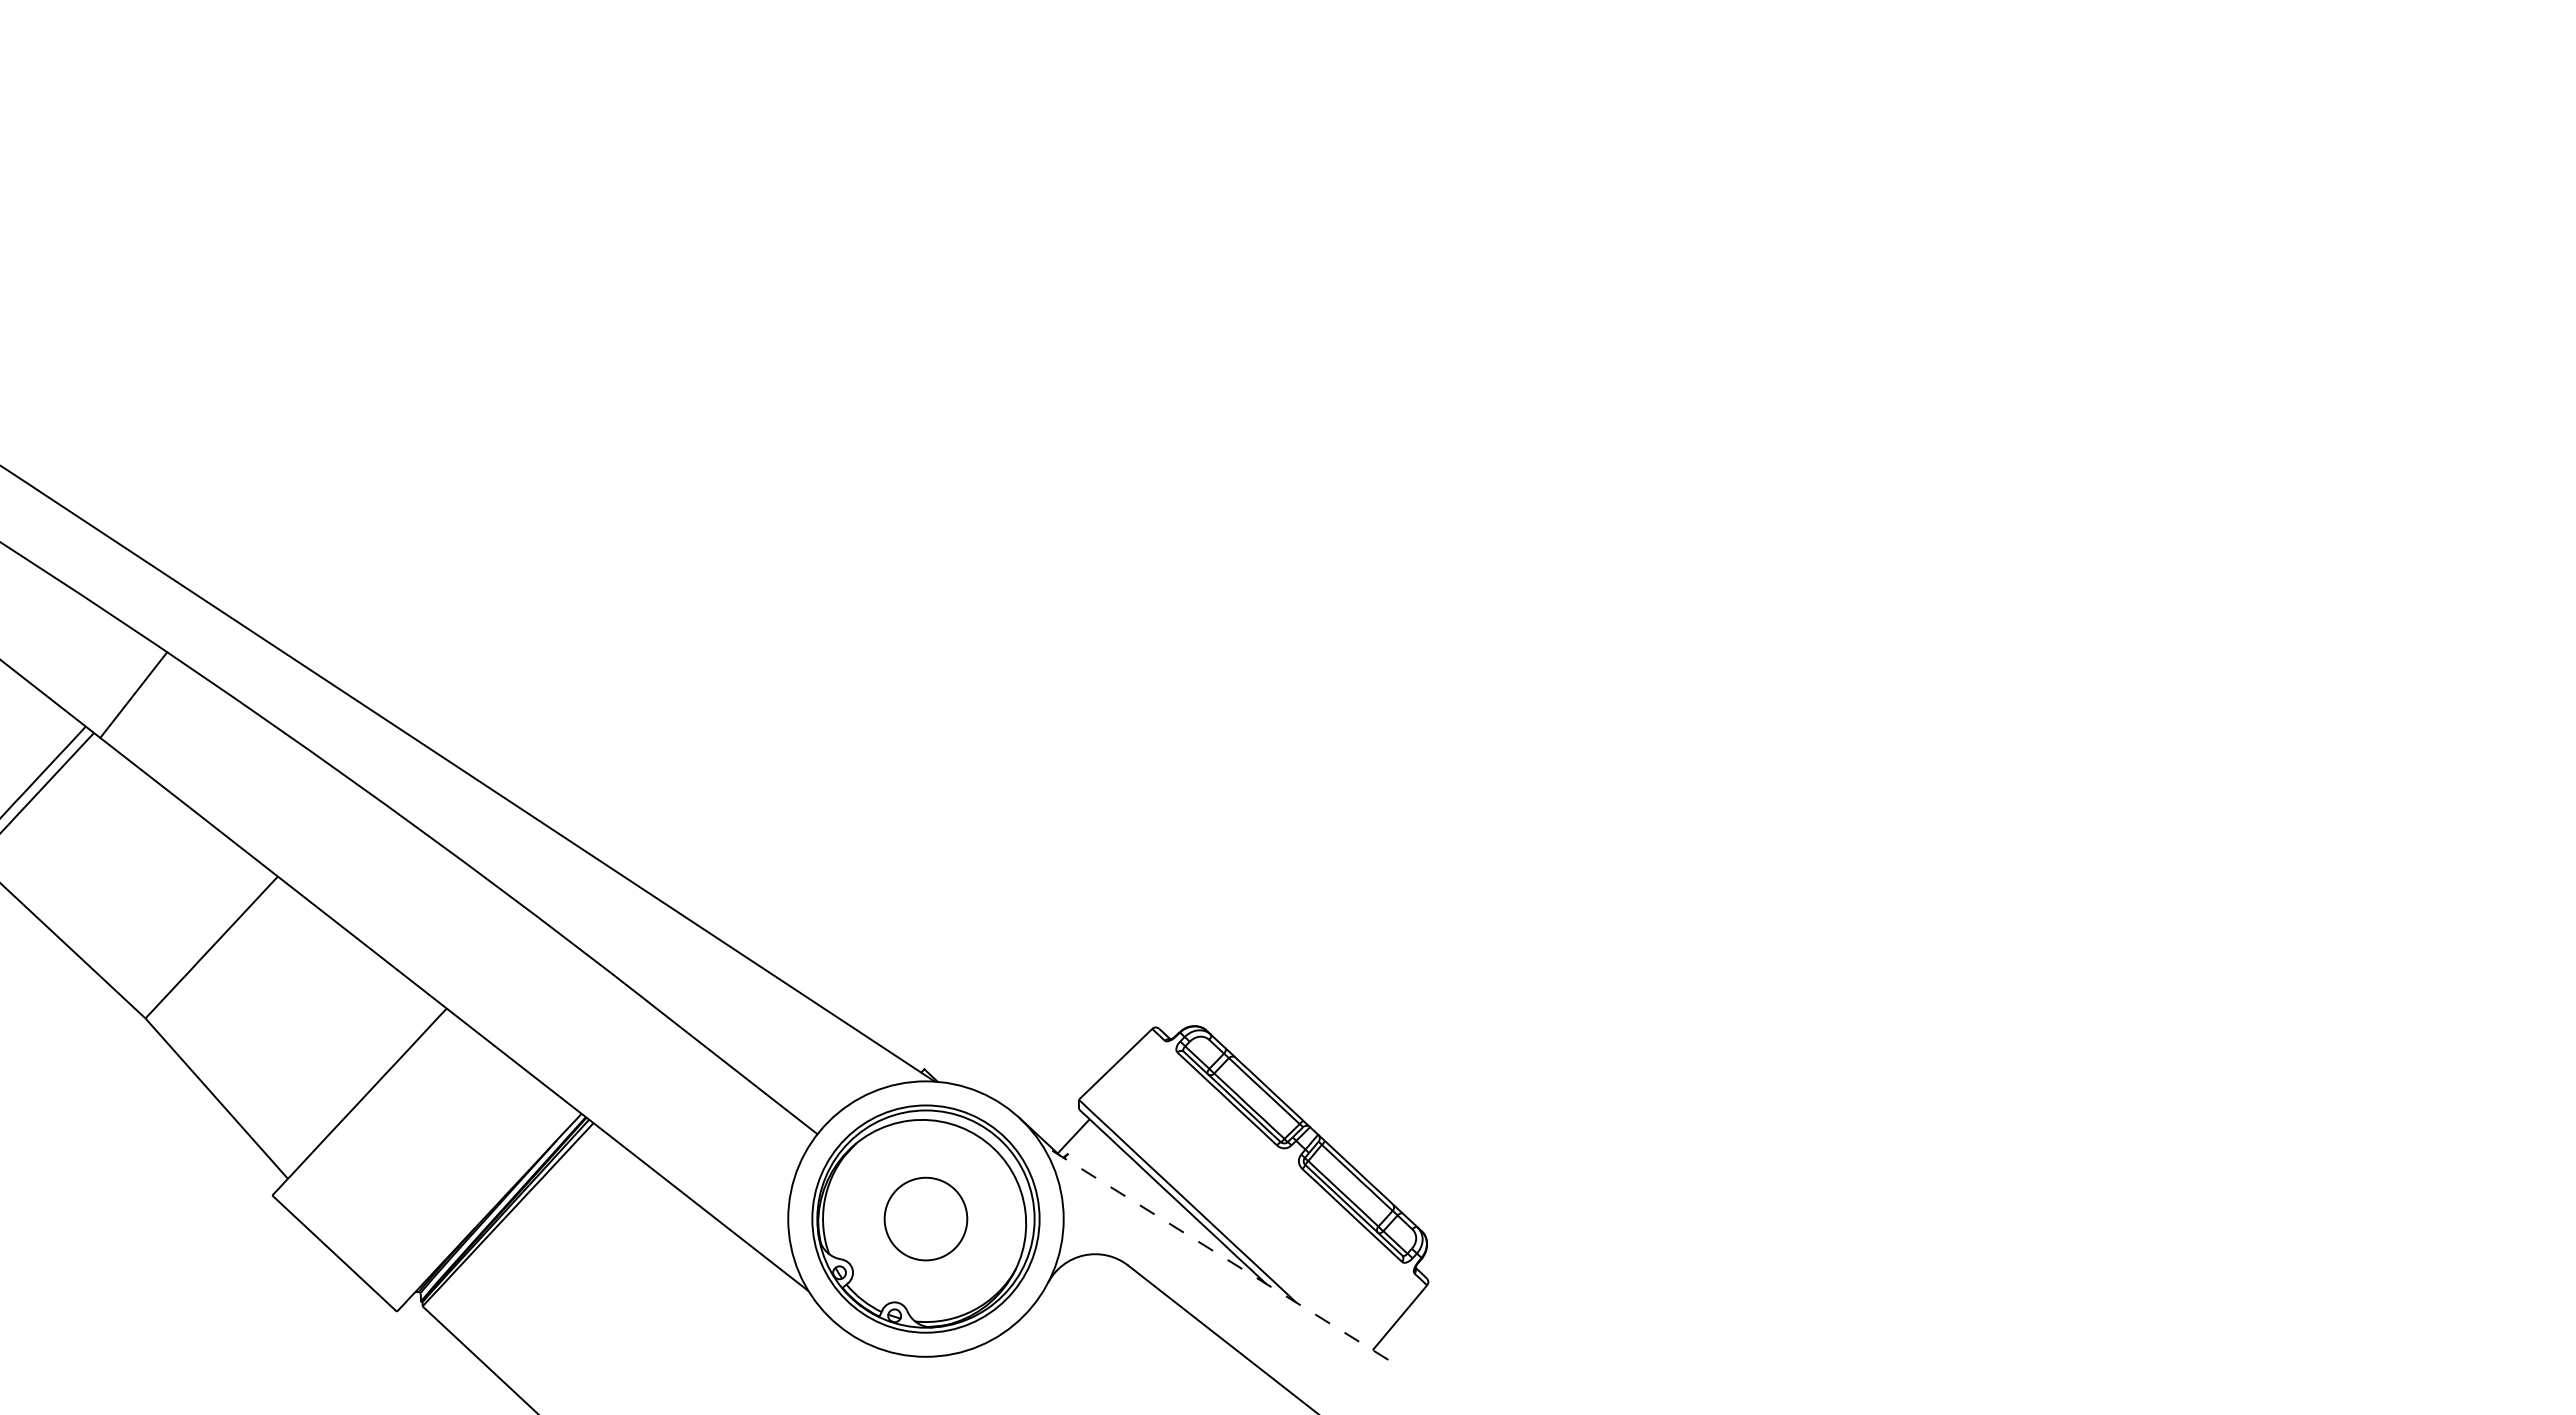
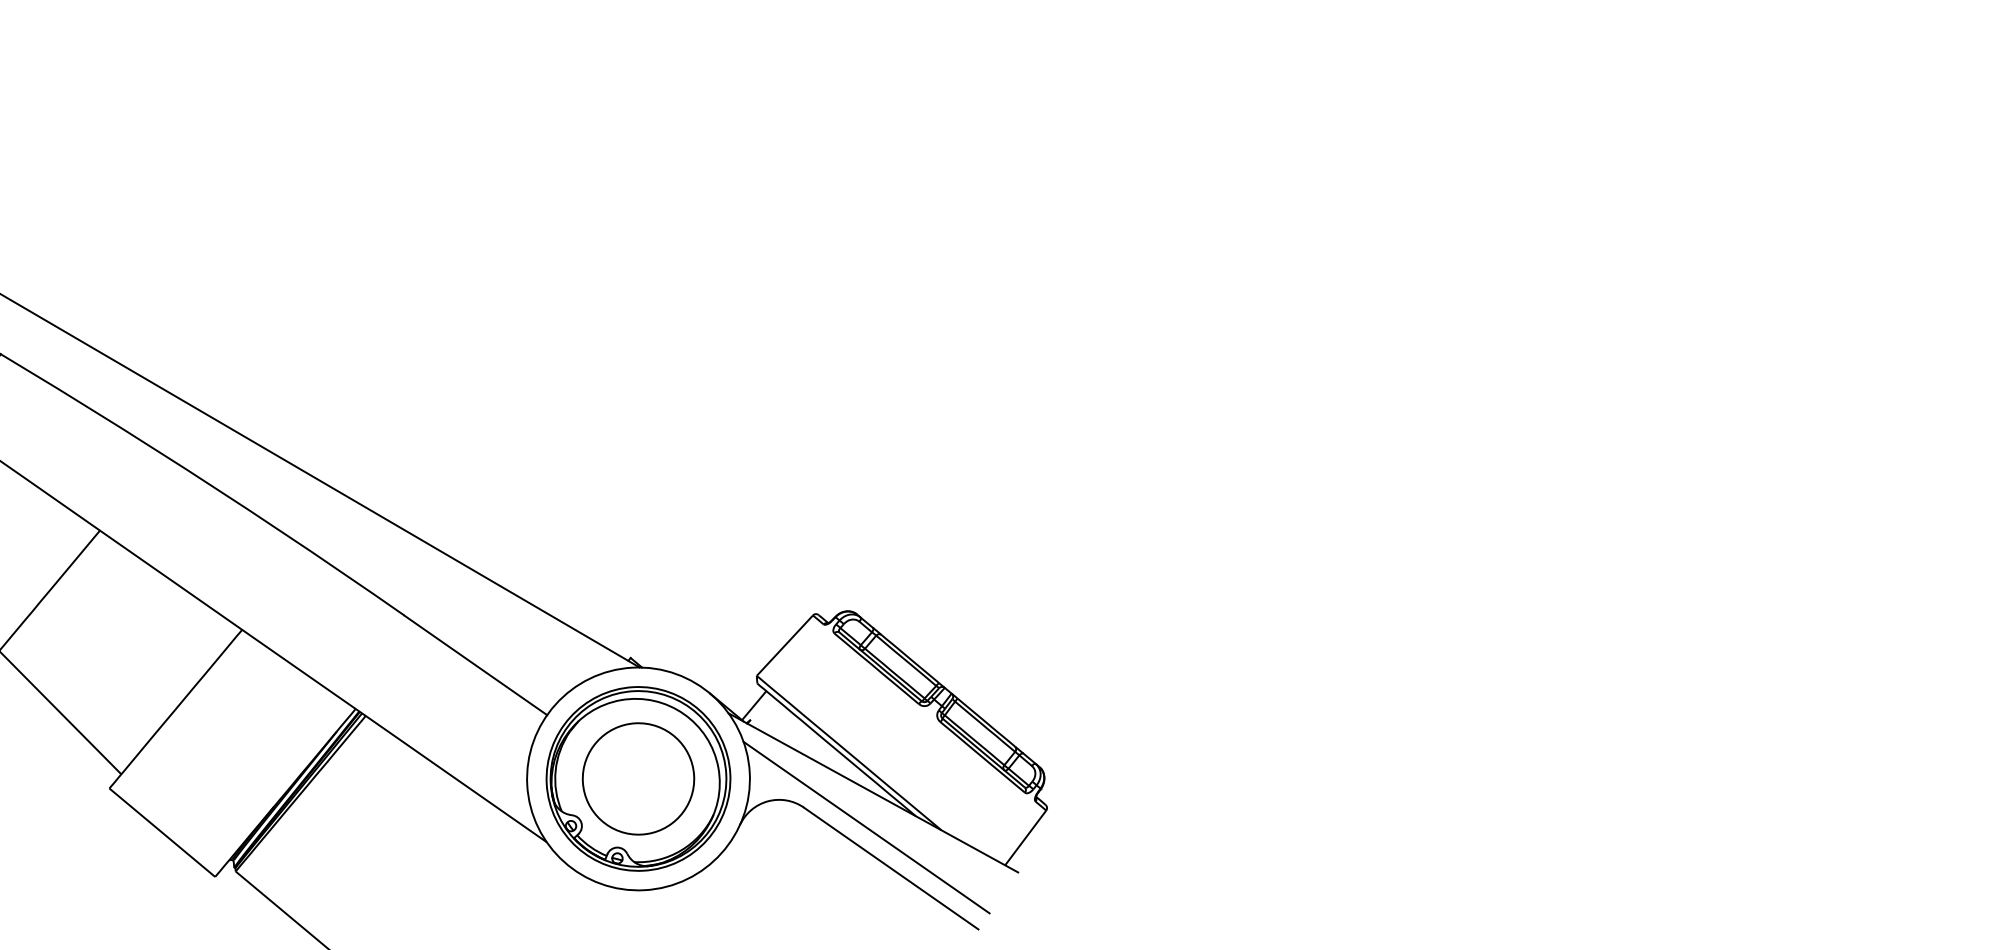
circle: (925, 1218) -> (638, 778), size x1.67
line: (1214, 1251) -> (873, 792), dashed -> solid
line: (1204, 1294) -> (866, 827), added

